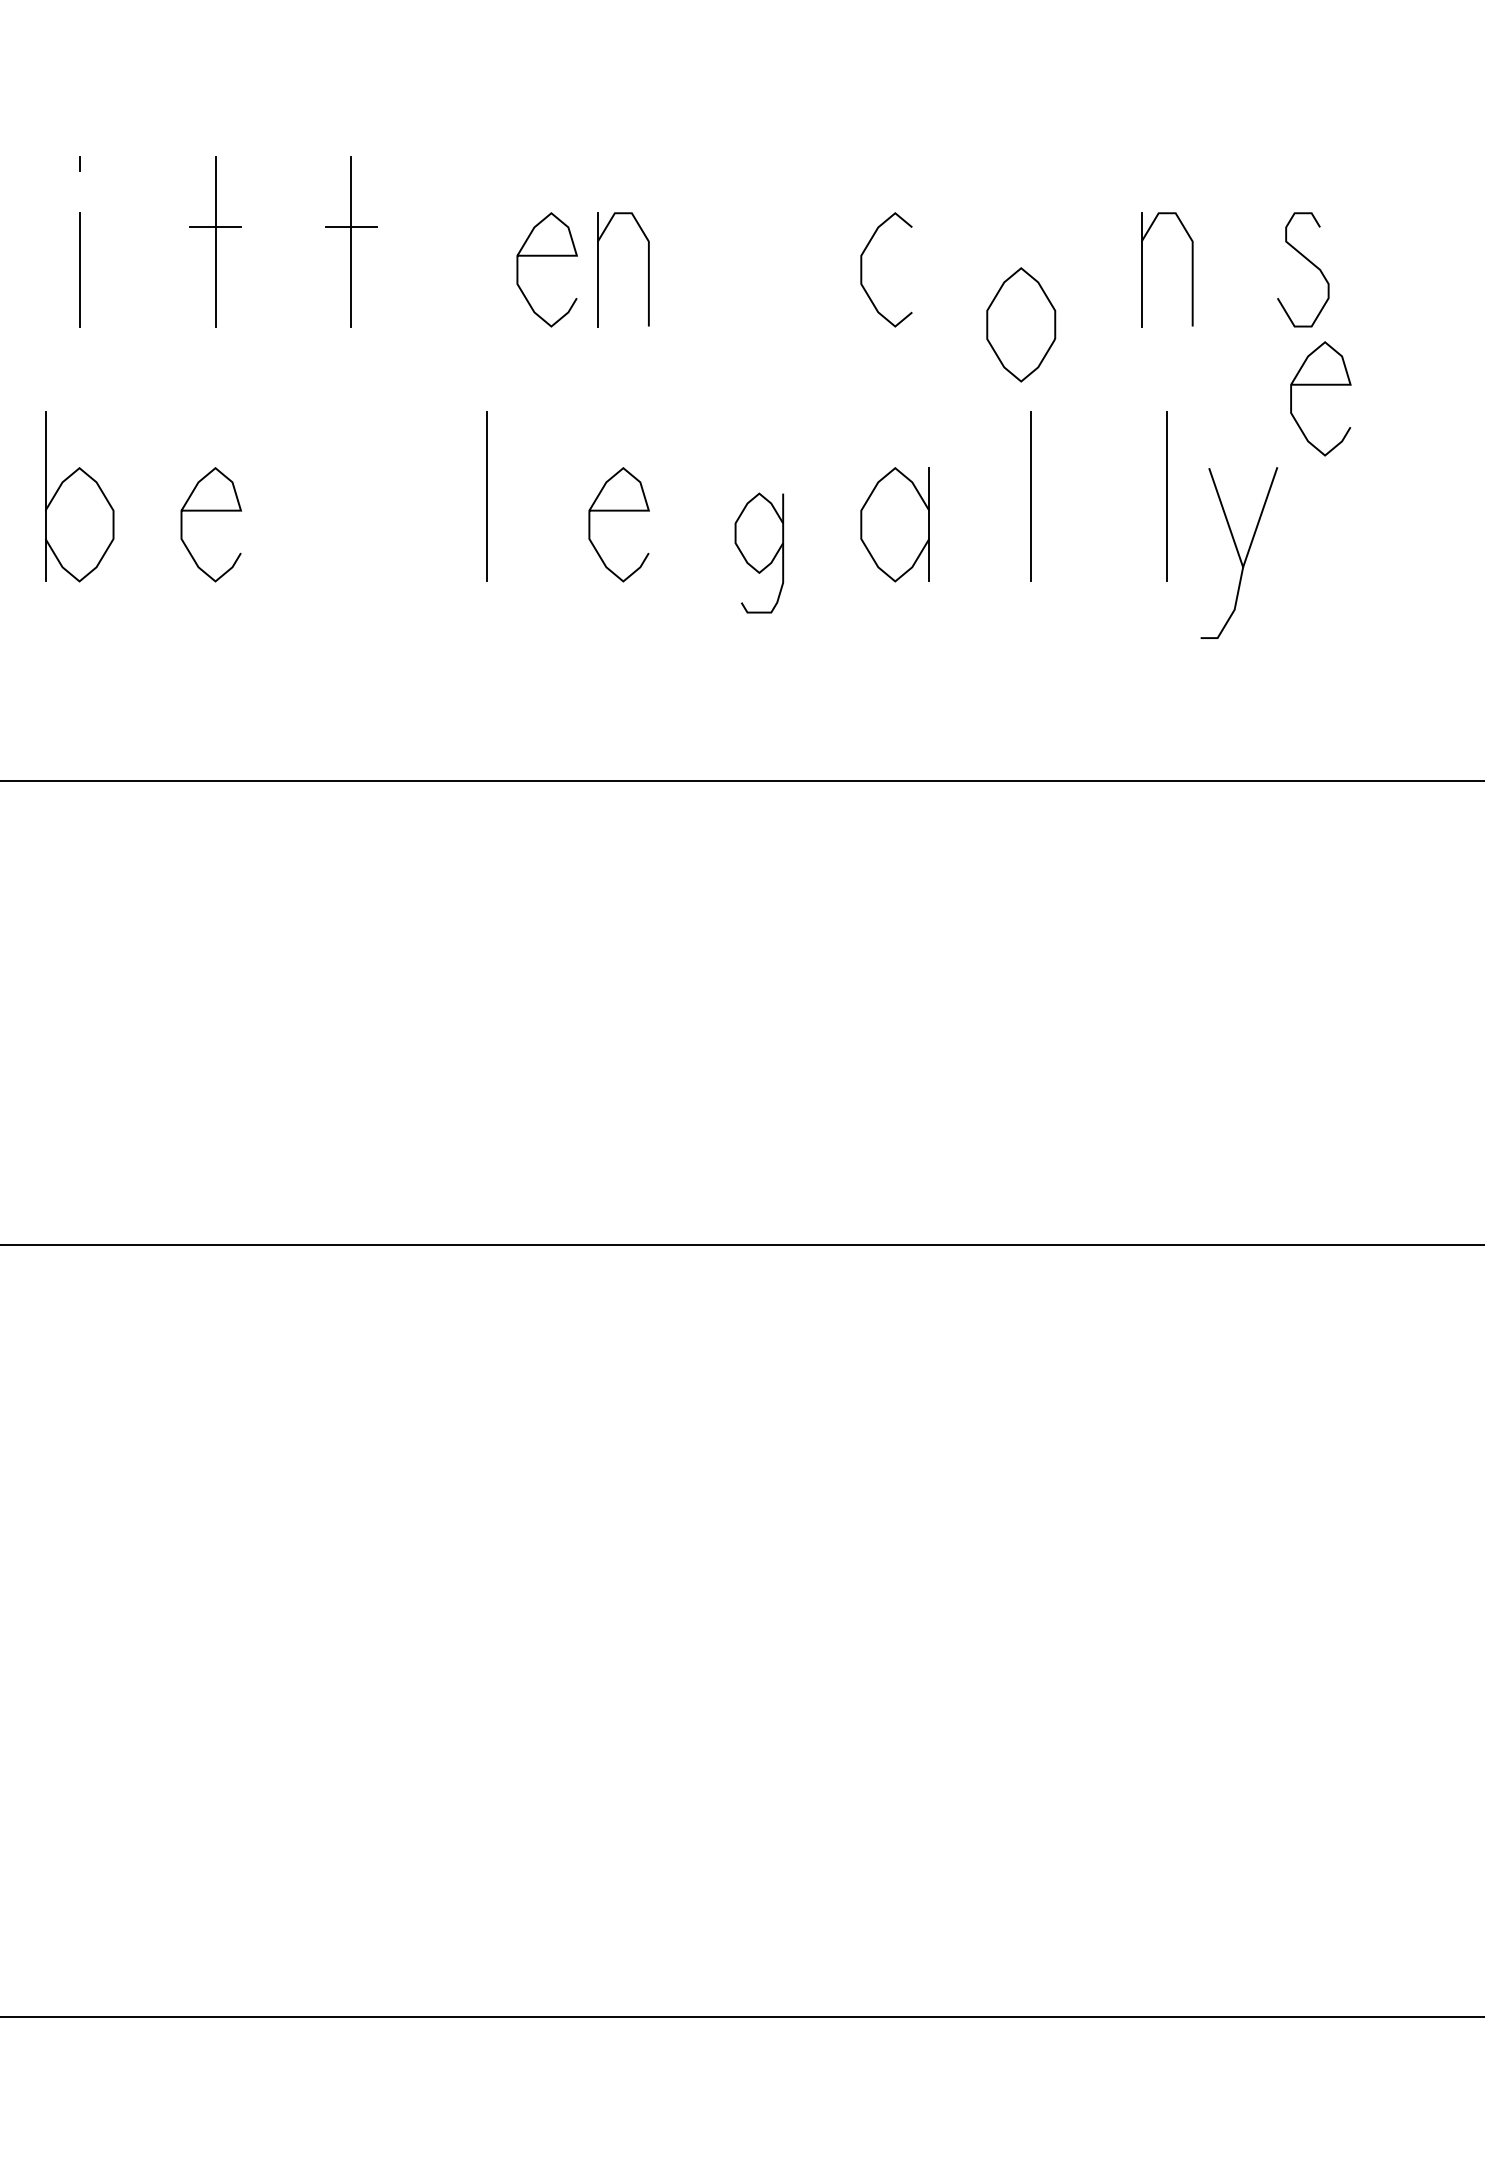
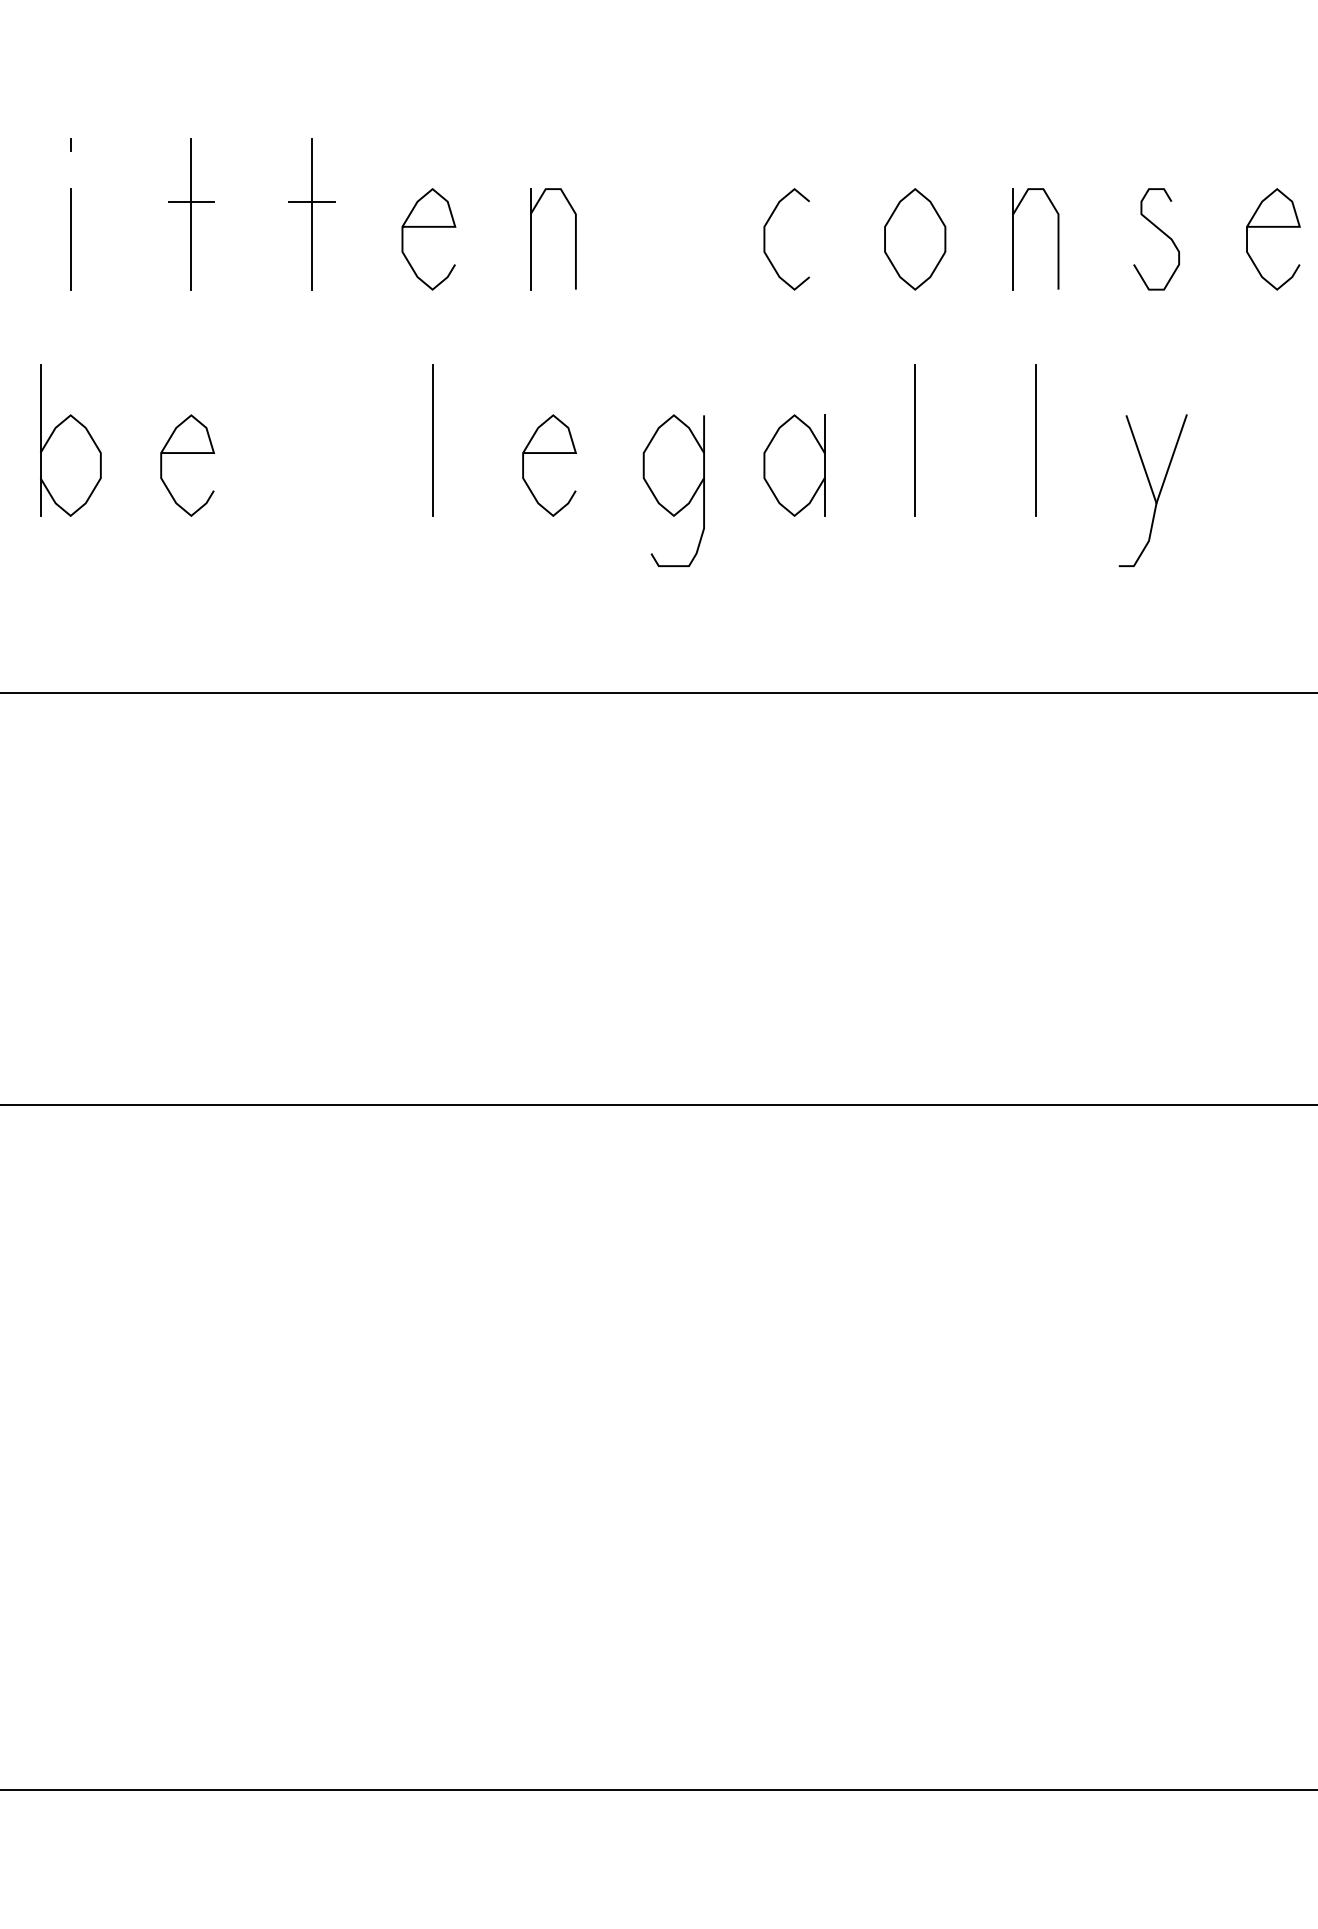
curve: (546, 256) -> (428, 227), moved
part: (1021, 324) -> (915, 239), moved
curve: (1320, 385) -> (1273, 227), moved
part: (759, 552) -> (674, 490), size x1.43
part: (1239, 552) -> (1153, 490), moved

